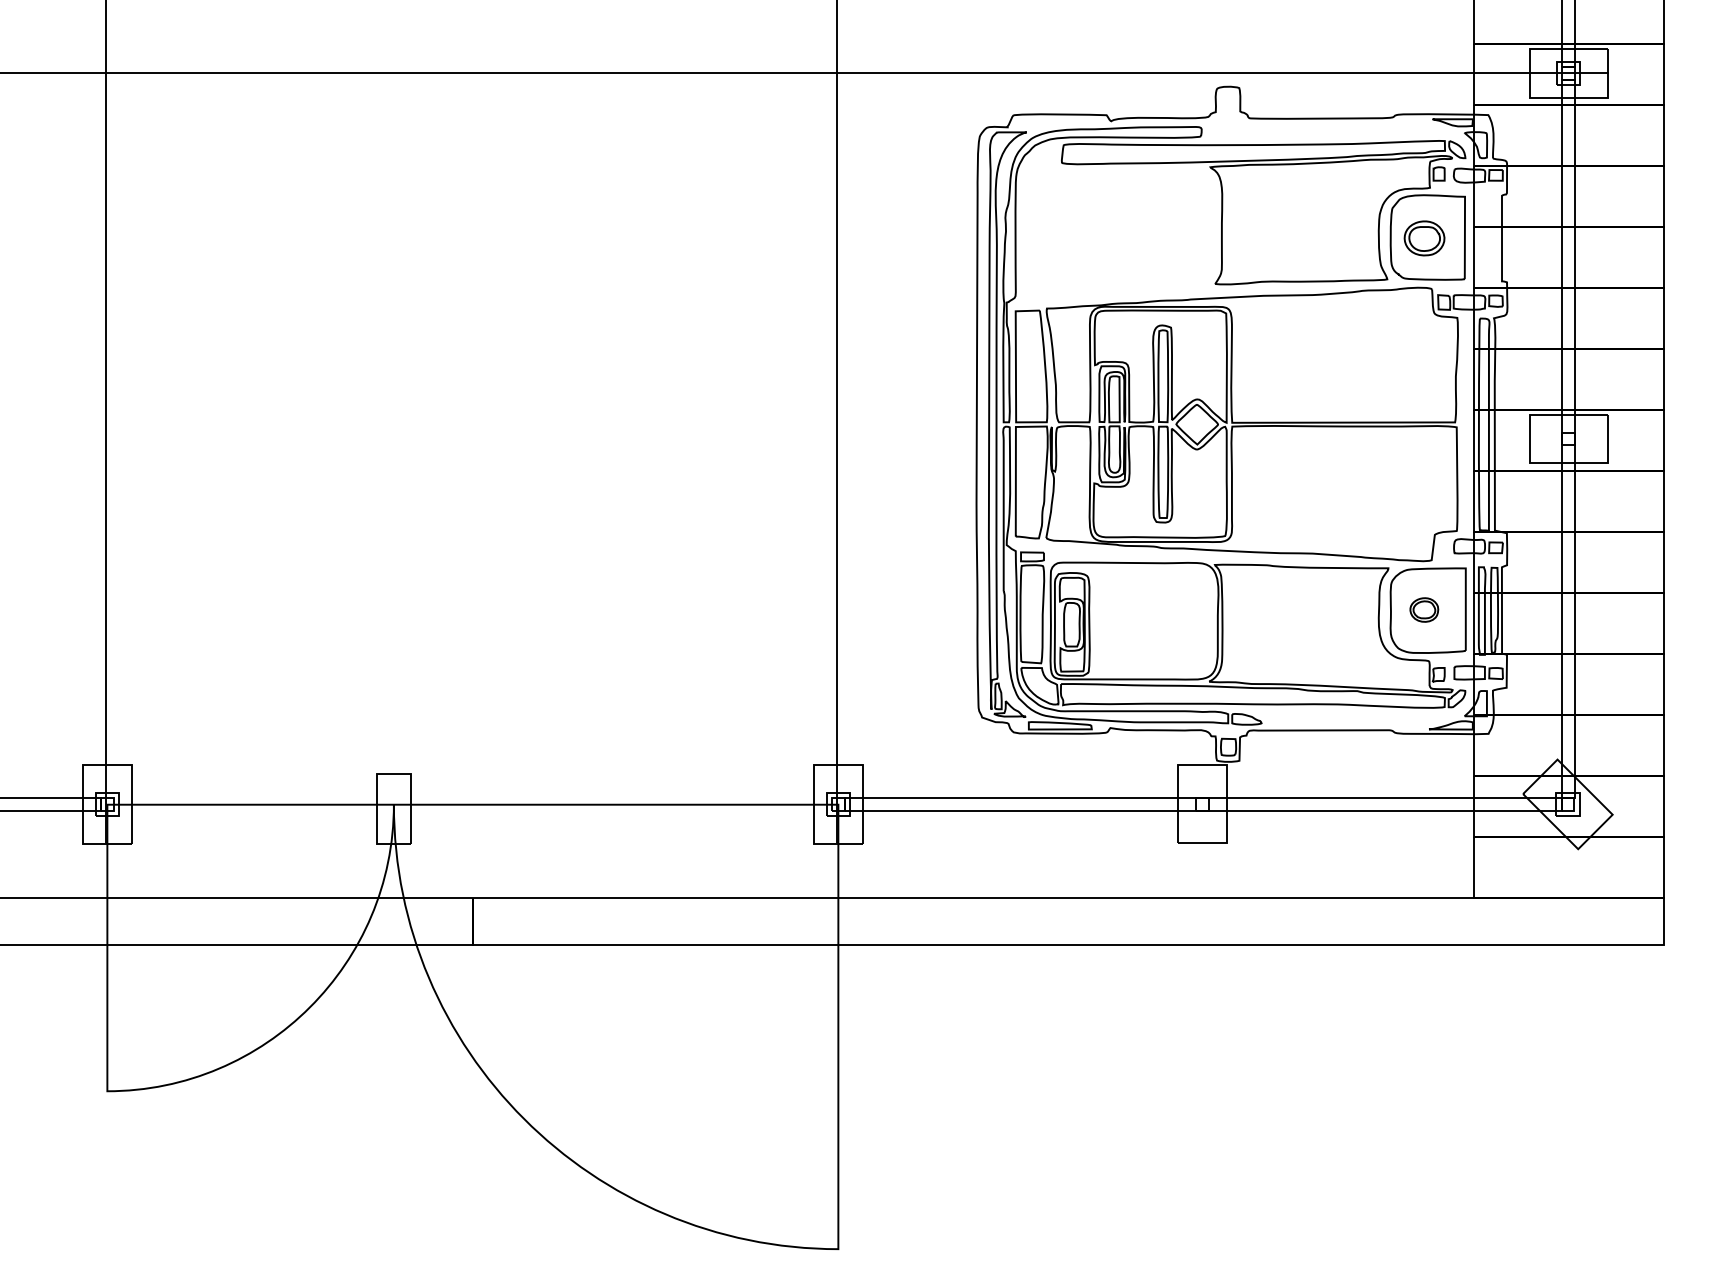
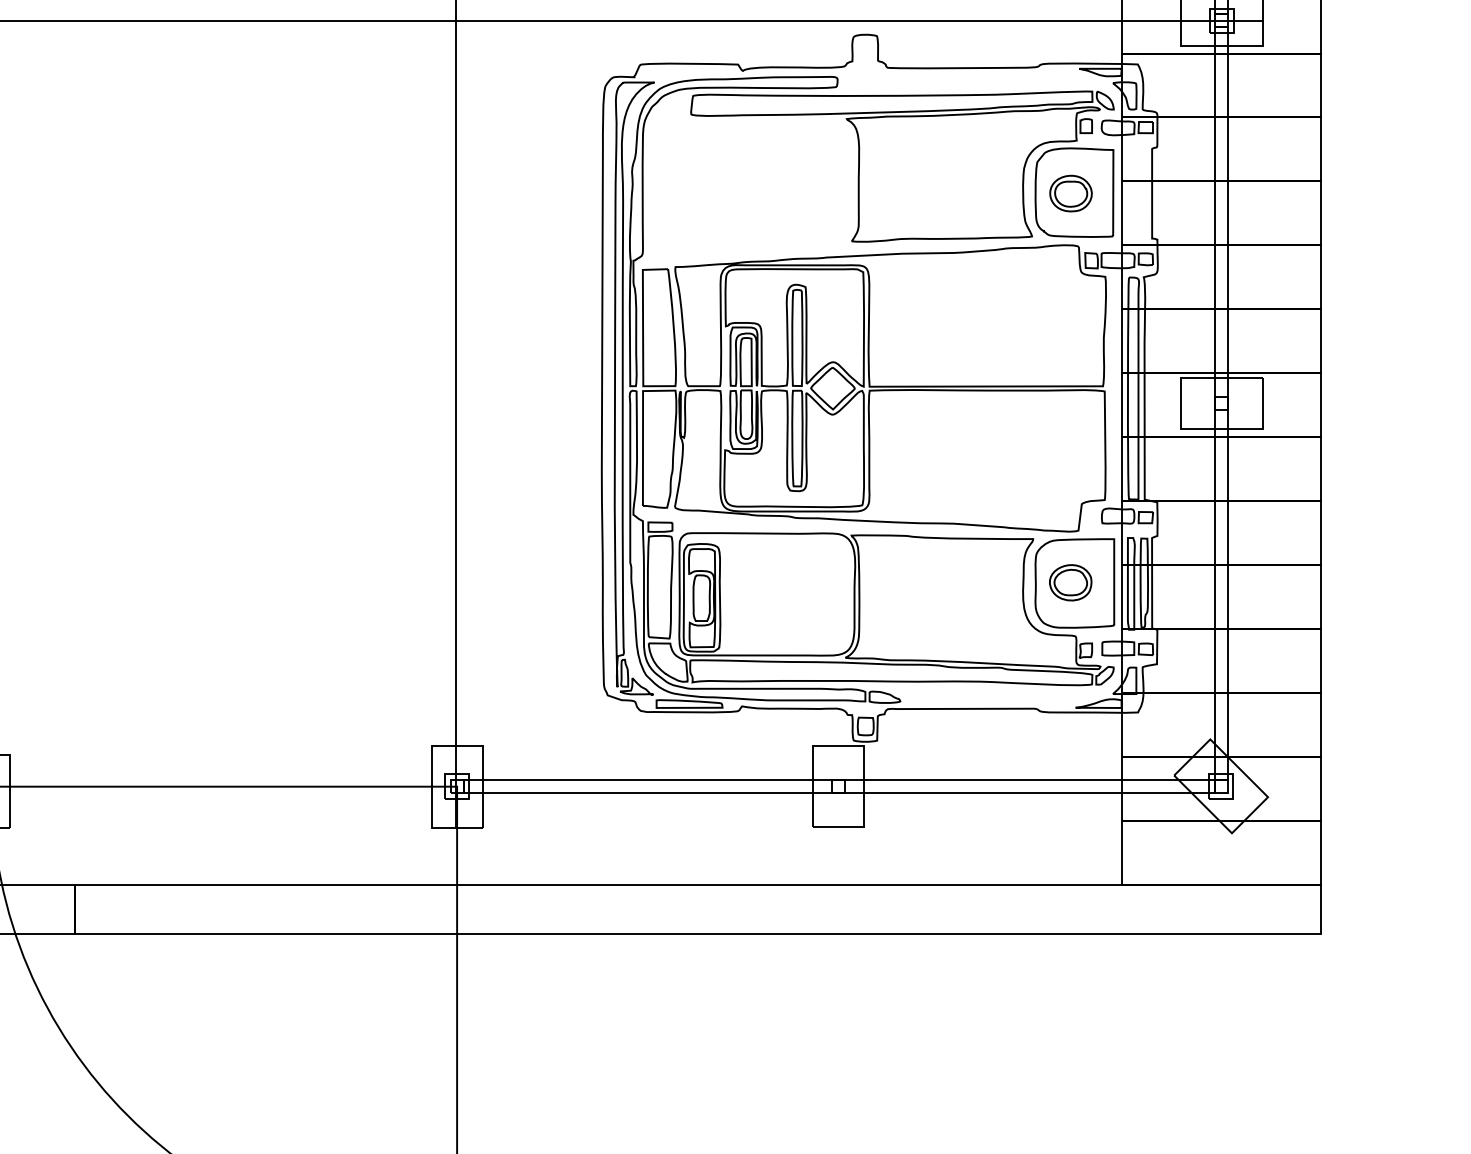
part: (1424, 609) -> (1070, 582), size x1.43

